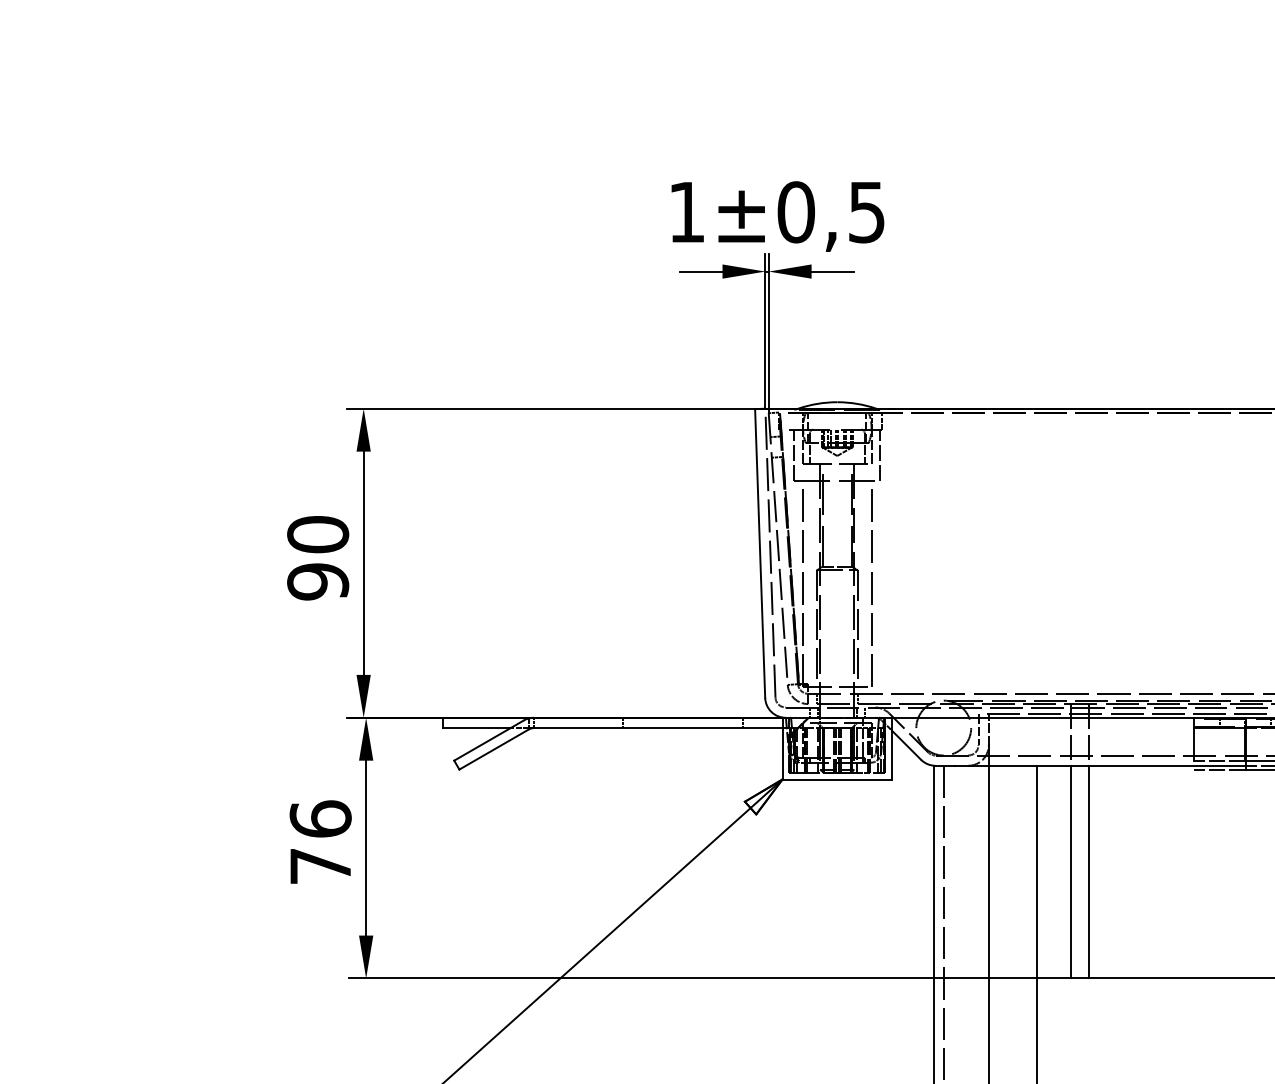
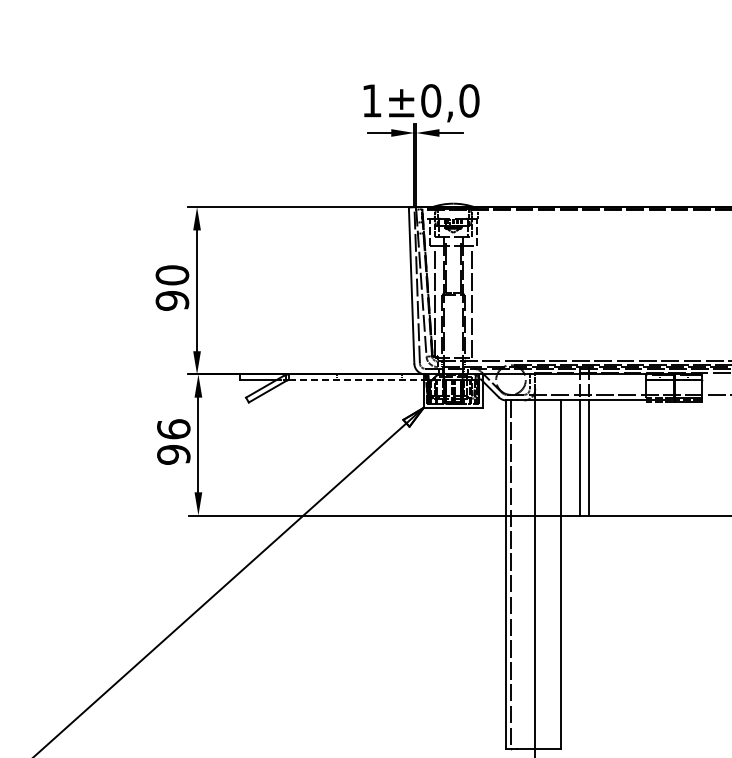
text: (867, 211) -> (469, 100), ±0,5 -> ±0,0
line: (660, 728) -> (357, 380), solid -> dashed
text: (320, 865) -> (173, 454), 76 -> 96

